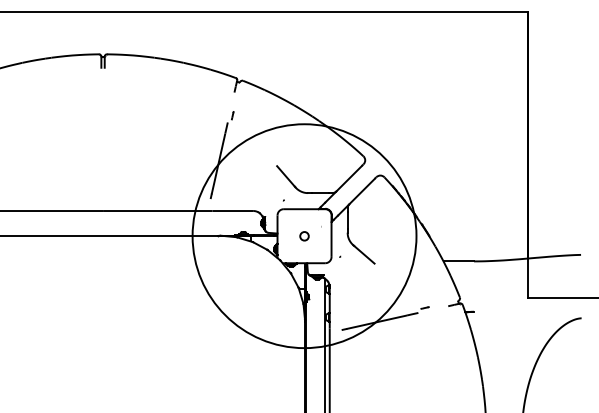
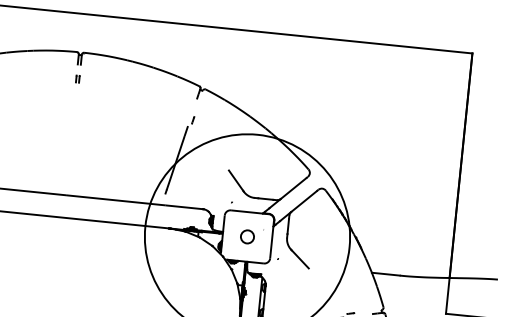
part: (102, 84) -> (77, 79), added
circle: (304, 236) -> (247, 237), size x1.67

